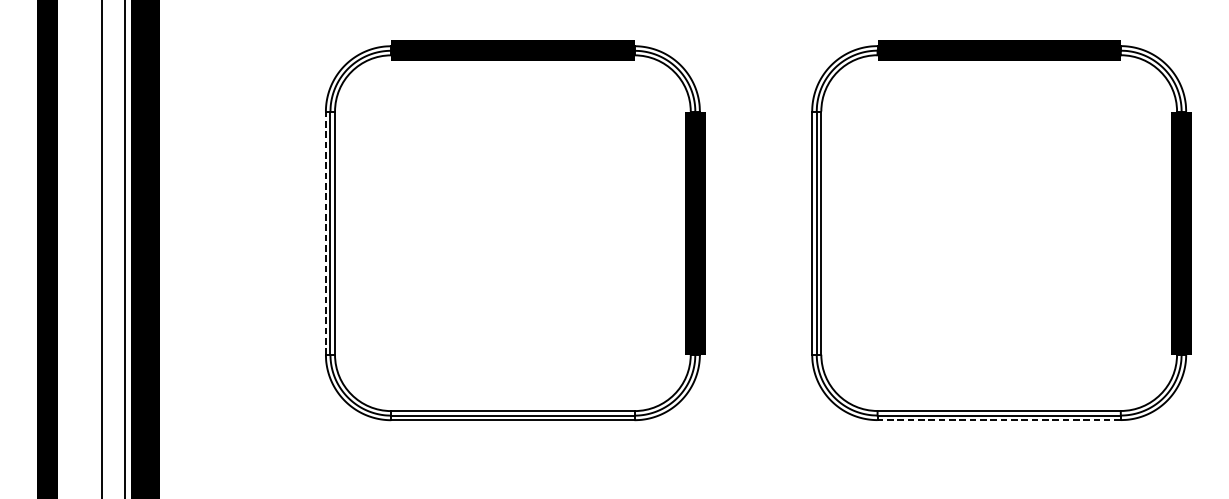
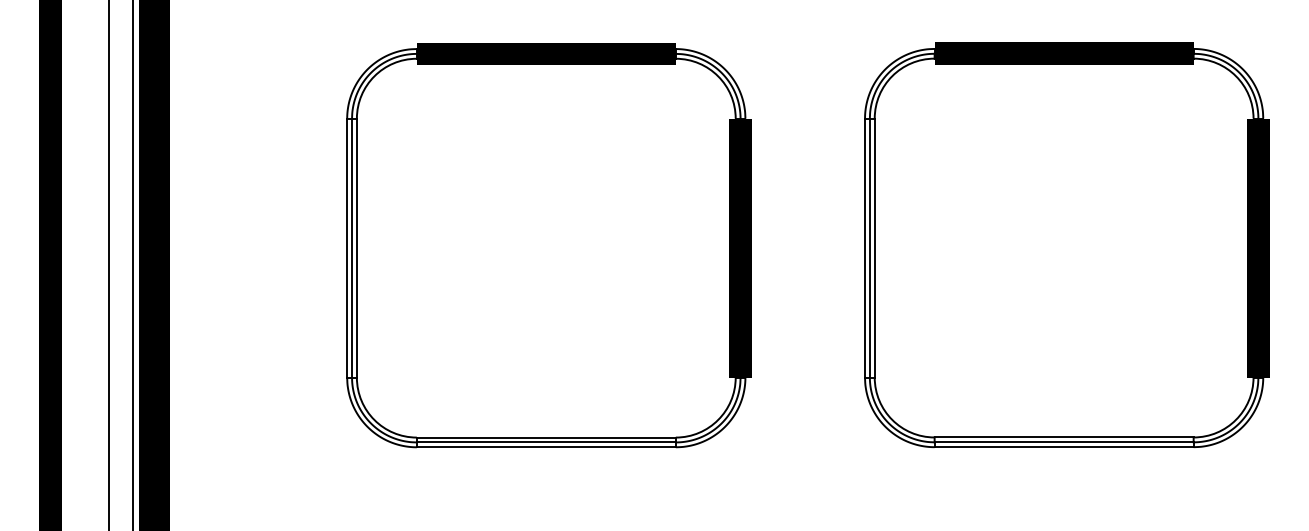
line: (326, 233) -> (347, 248), dashed -> solid
line: (999, 420) -> (1064, 447), dashed -> solid

